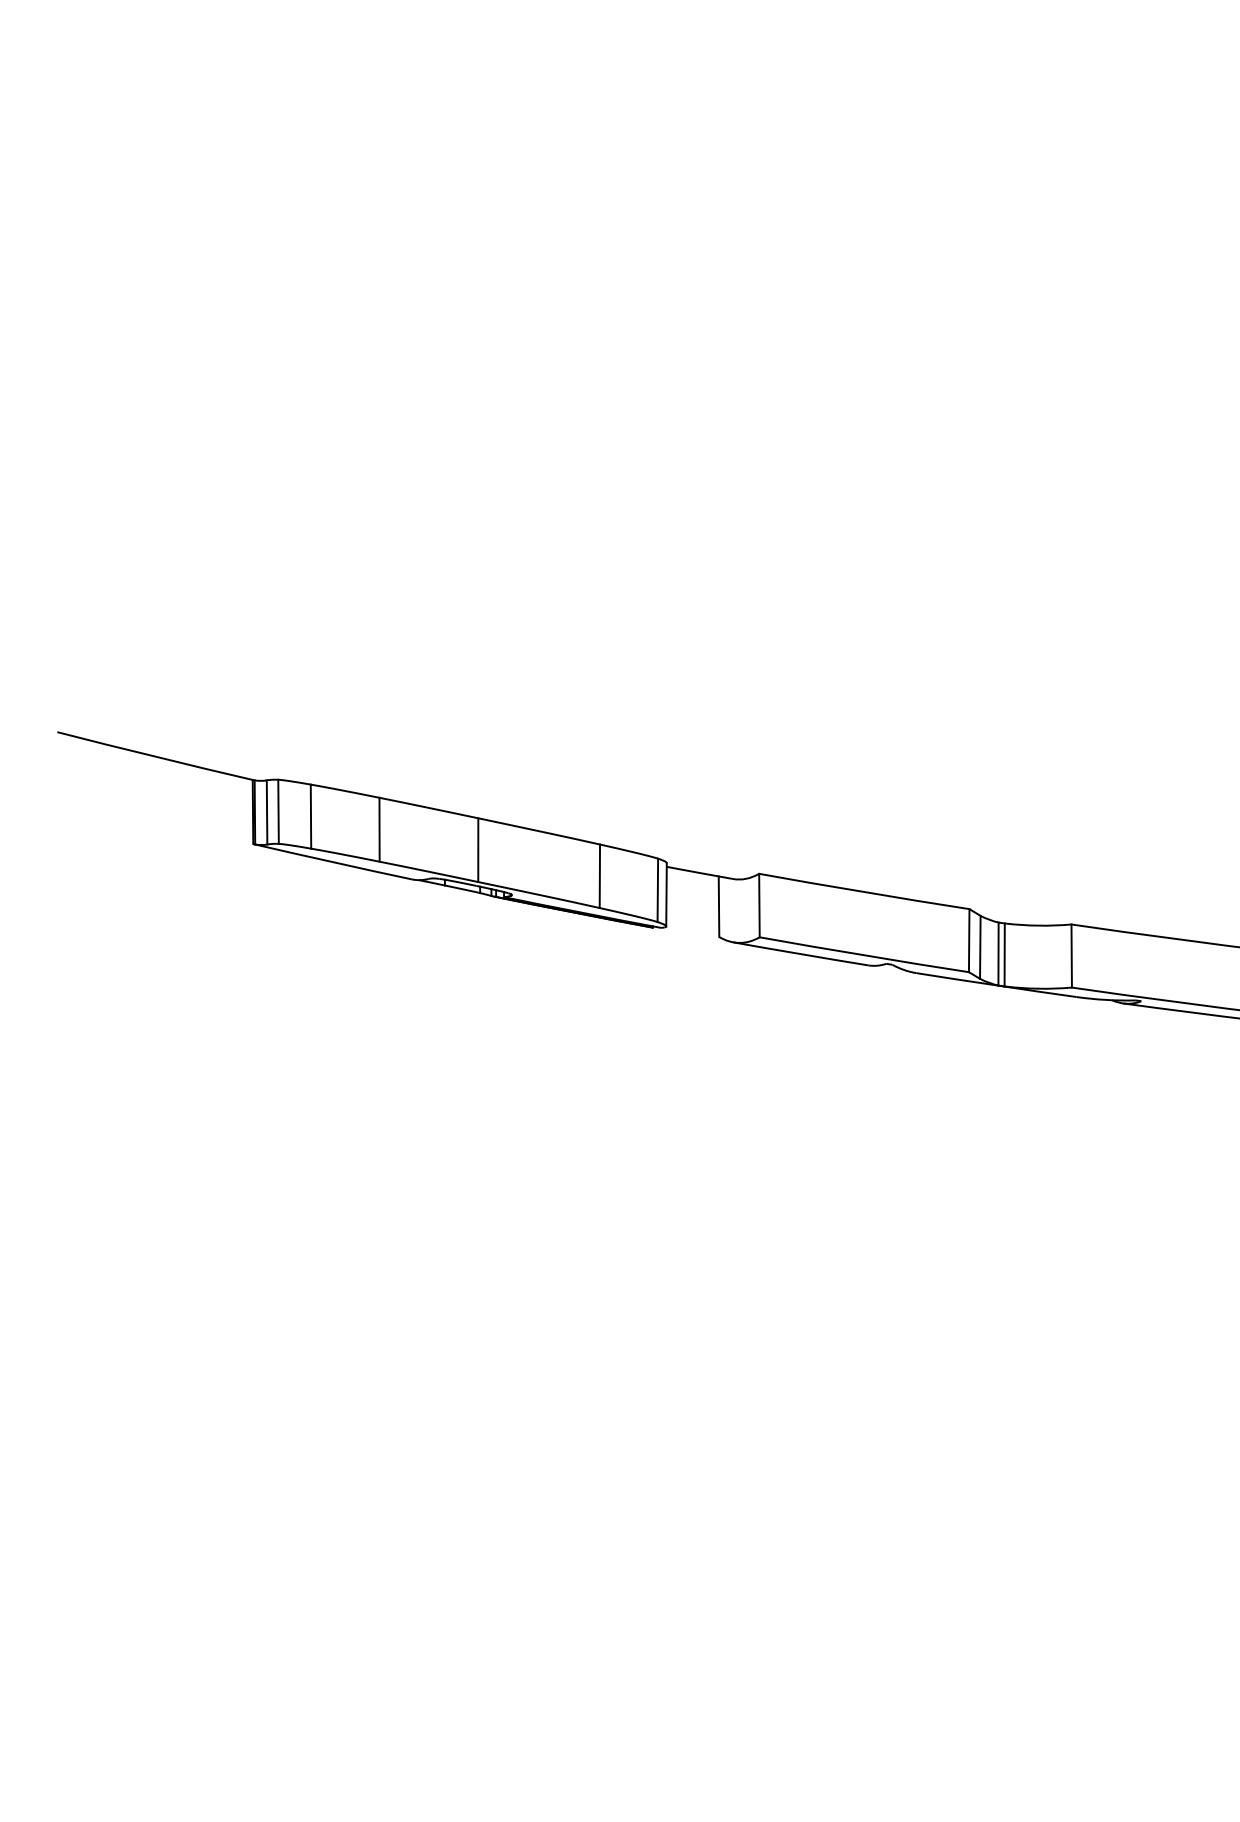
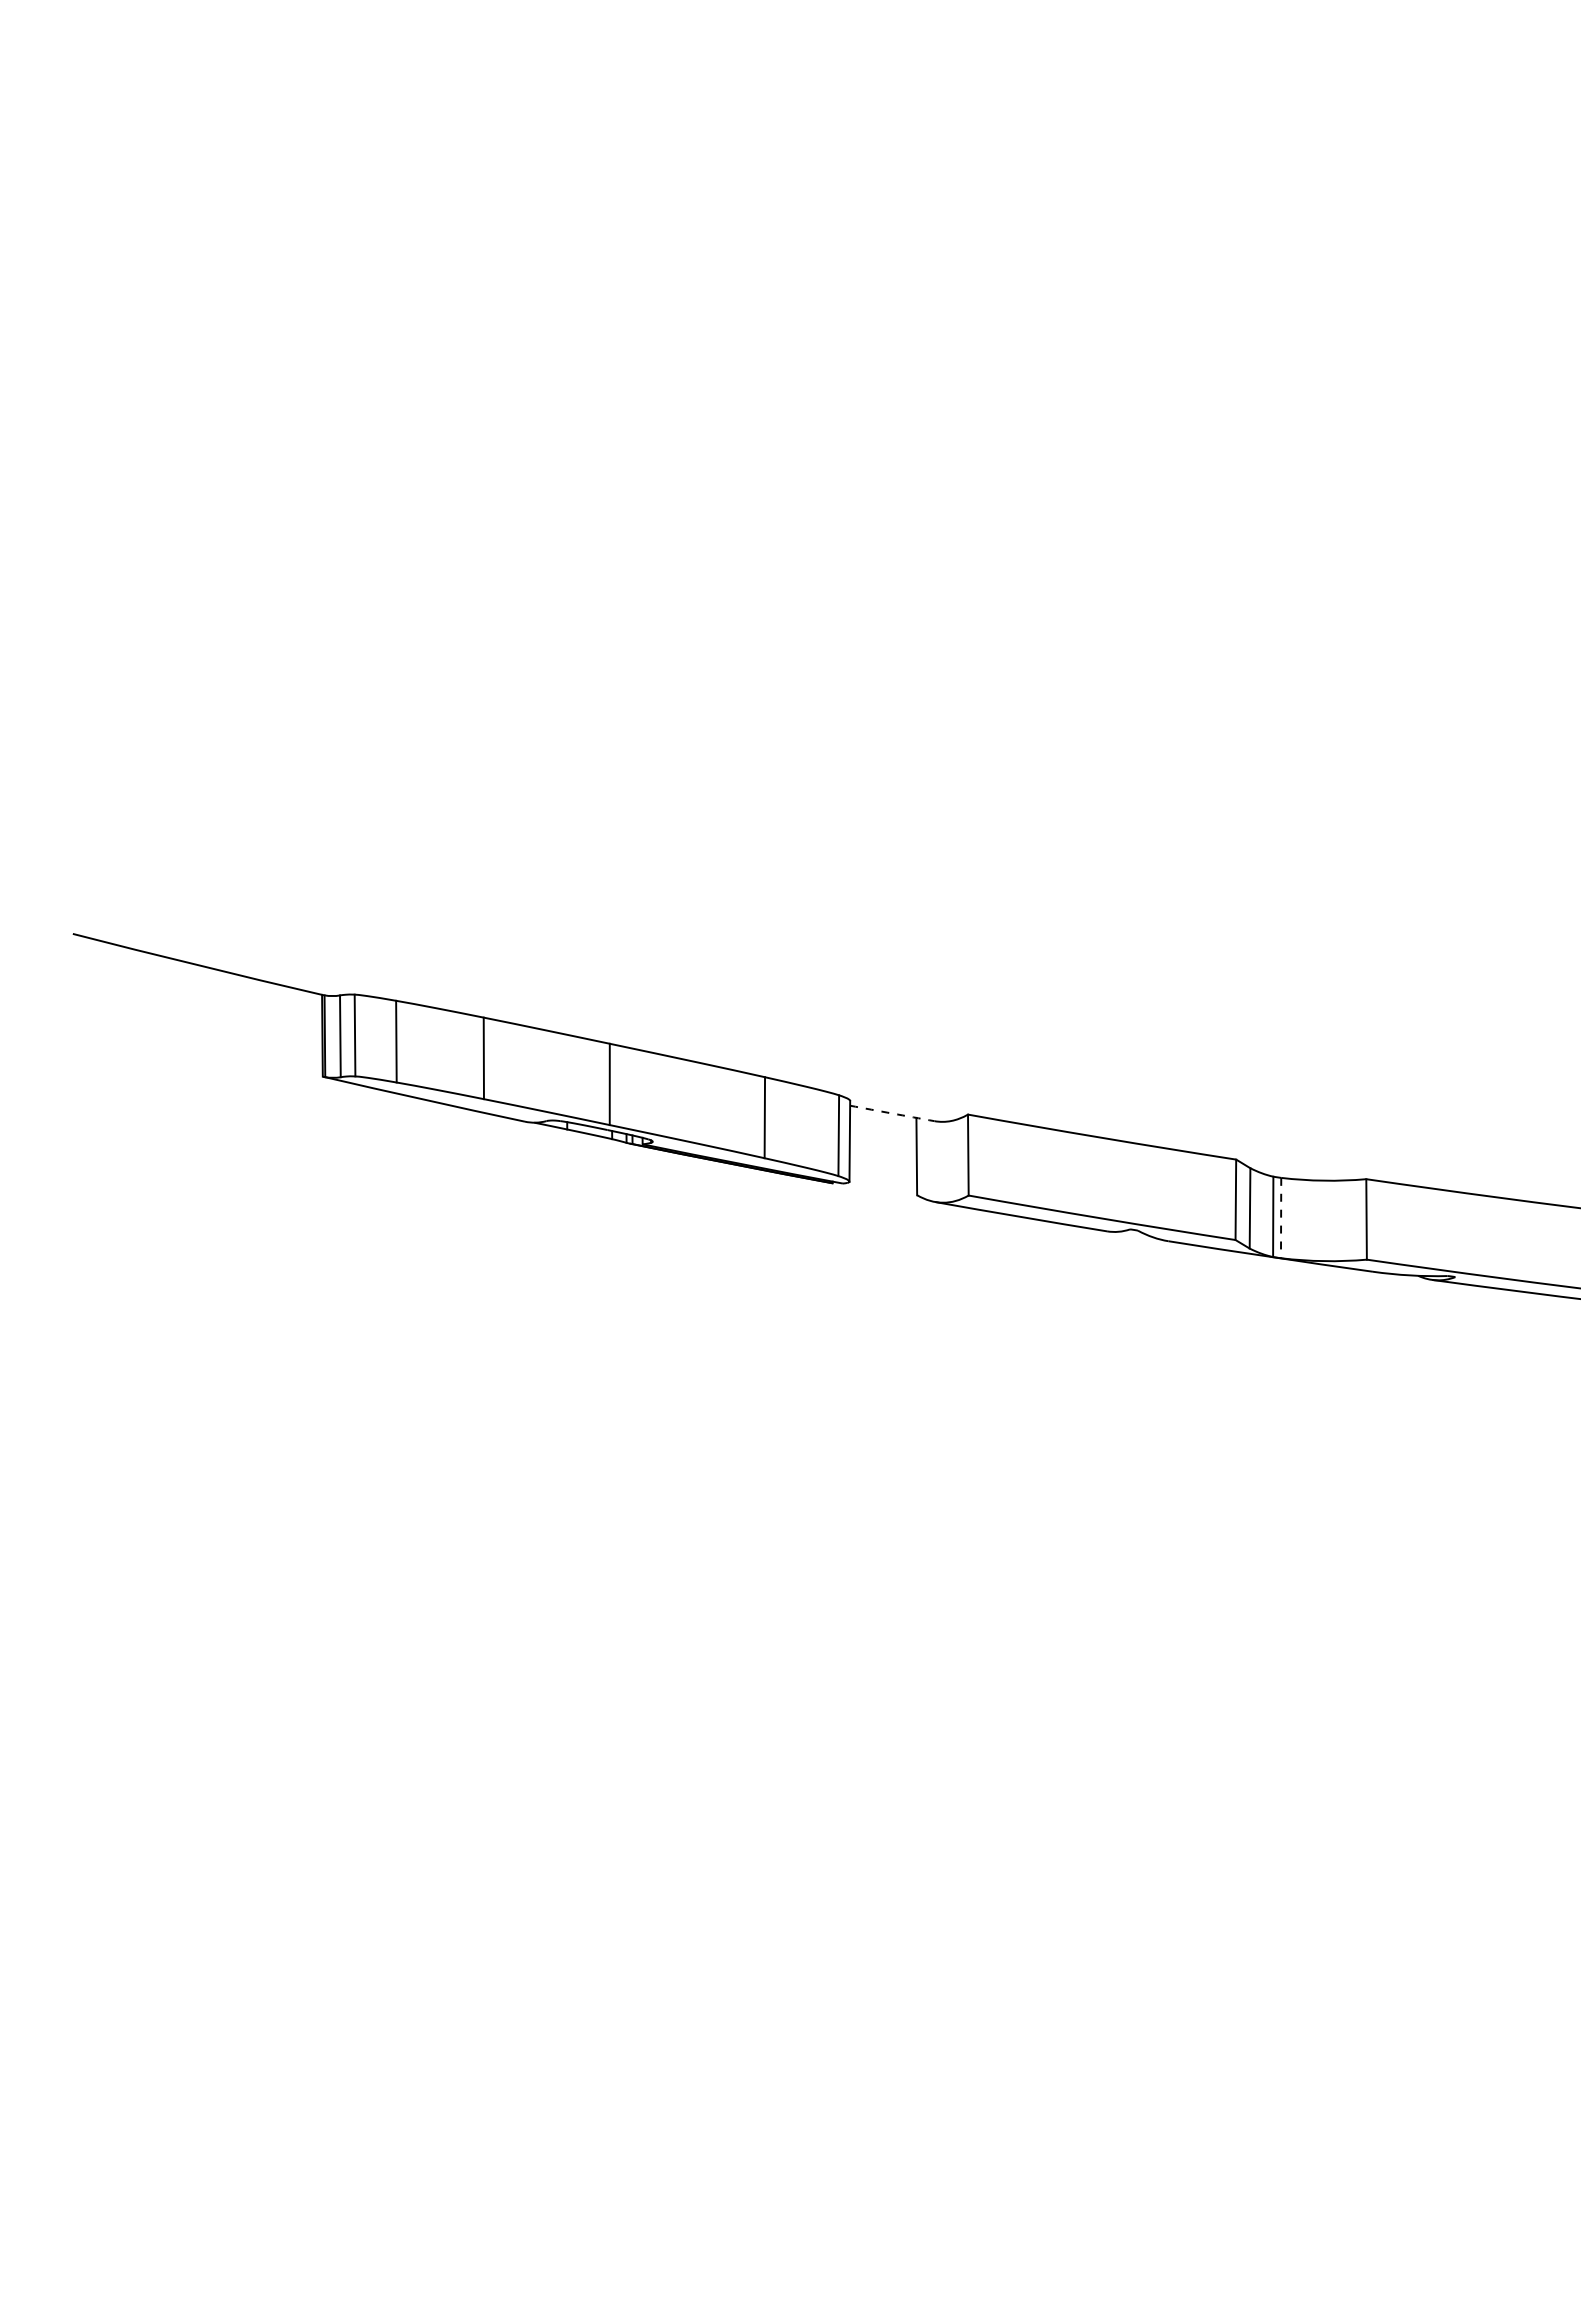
arc: (699, 872) -> (892, 1113), solid -> dashed
line: (1004, 955) -> (1281, 1218), solid -> dashed

